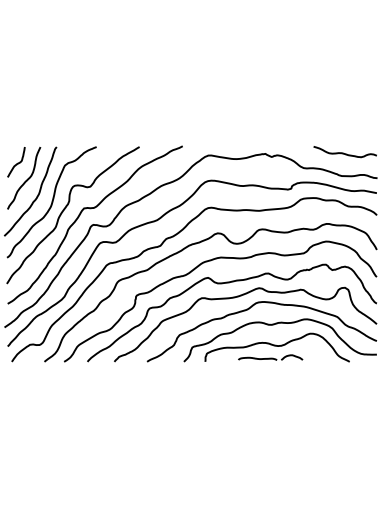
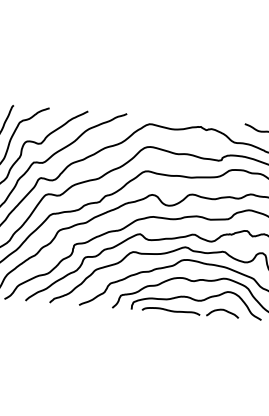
part: (270, 357) -> (190, 310), size x1.67

